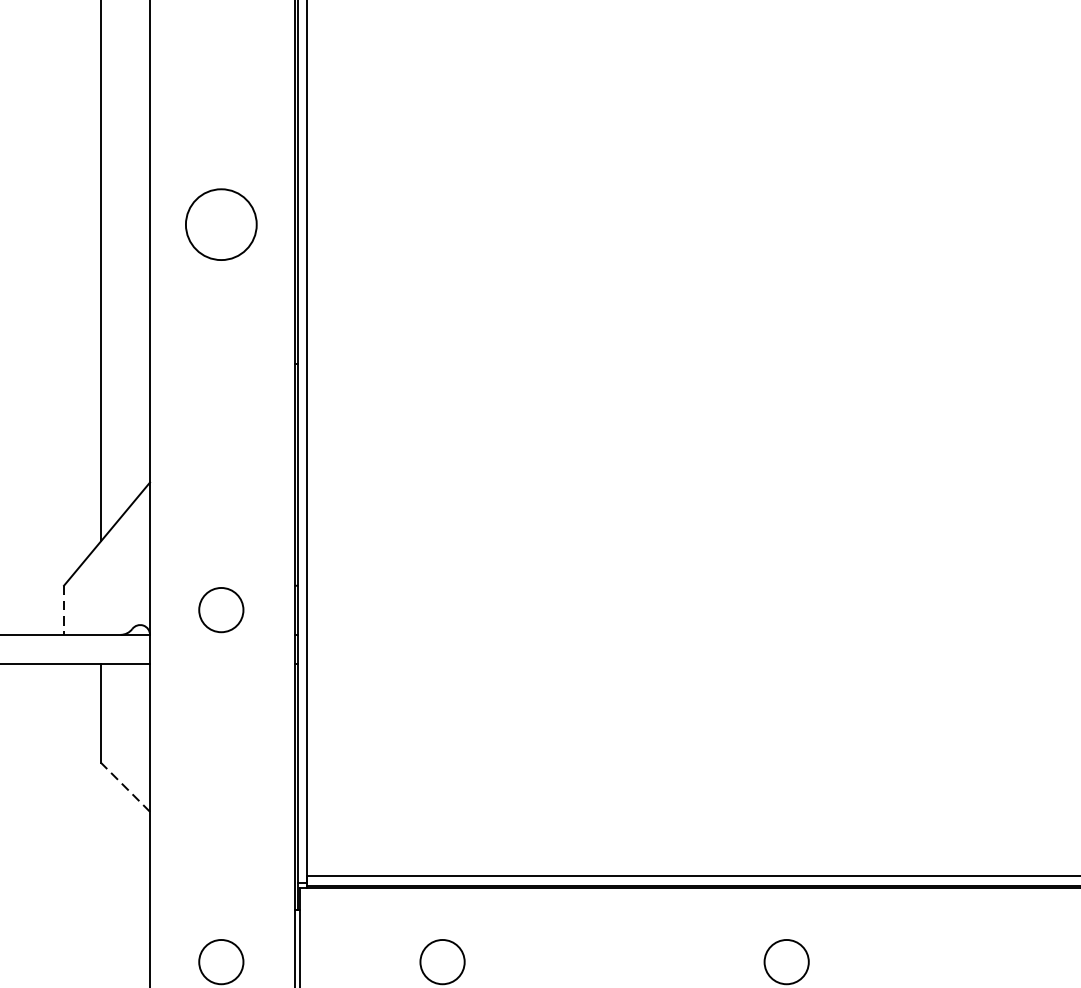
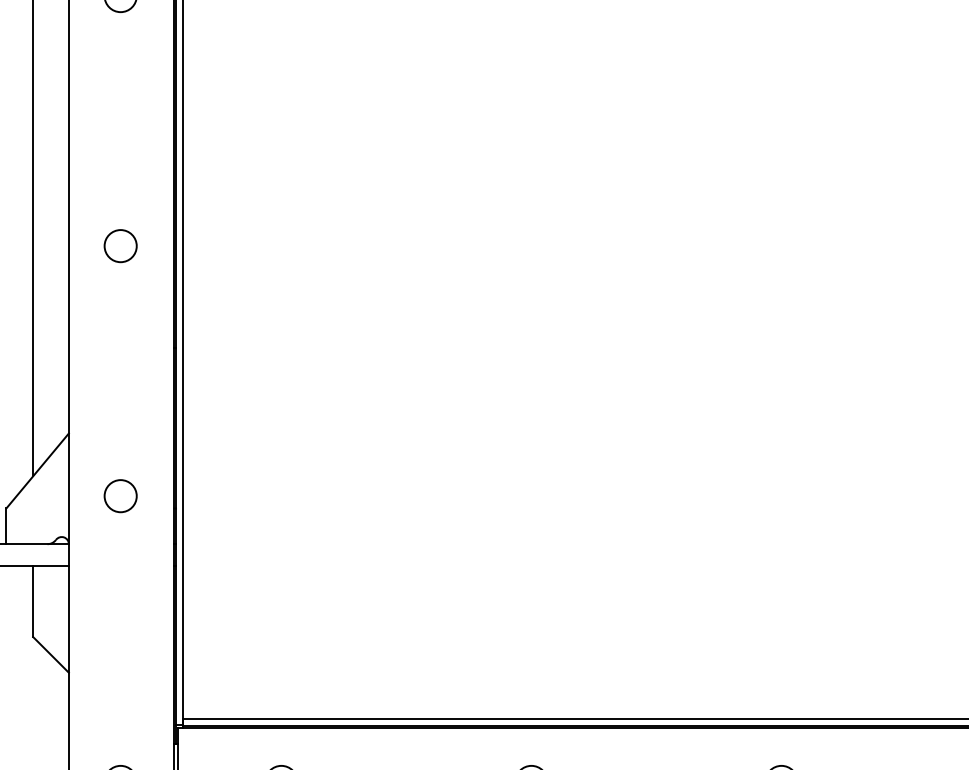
circle: (221, 225) -> (120, 246), size x0.62
line: (64, 610) -> (6, 526), dashed -> solid
circle: (221, 610) -> (120, 496), moved
line: (124, 786) -> (50, 654), dashed -> solid

